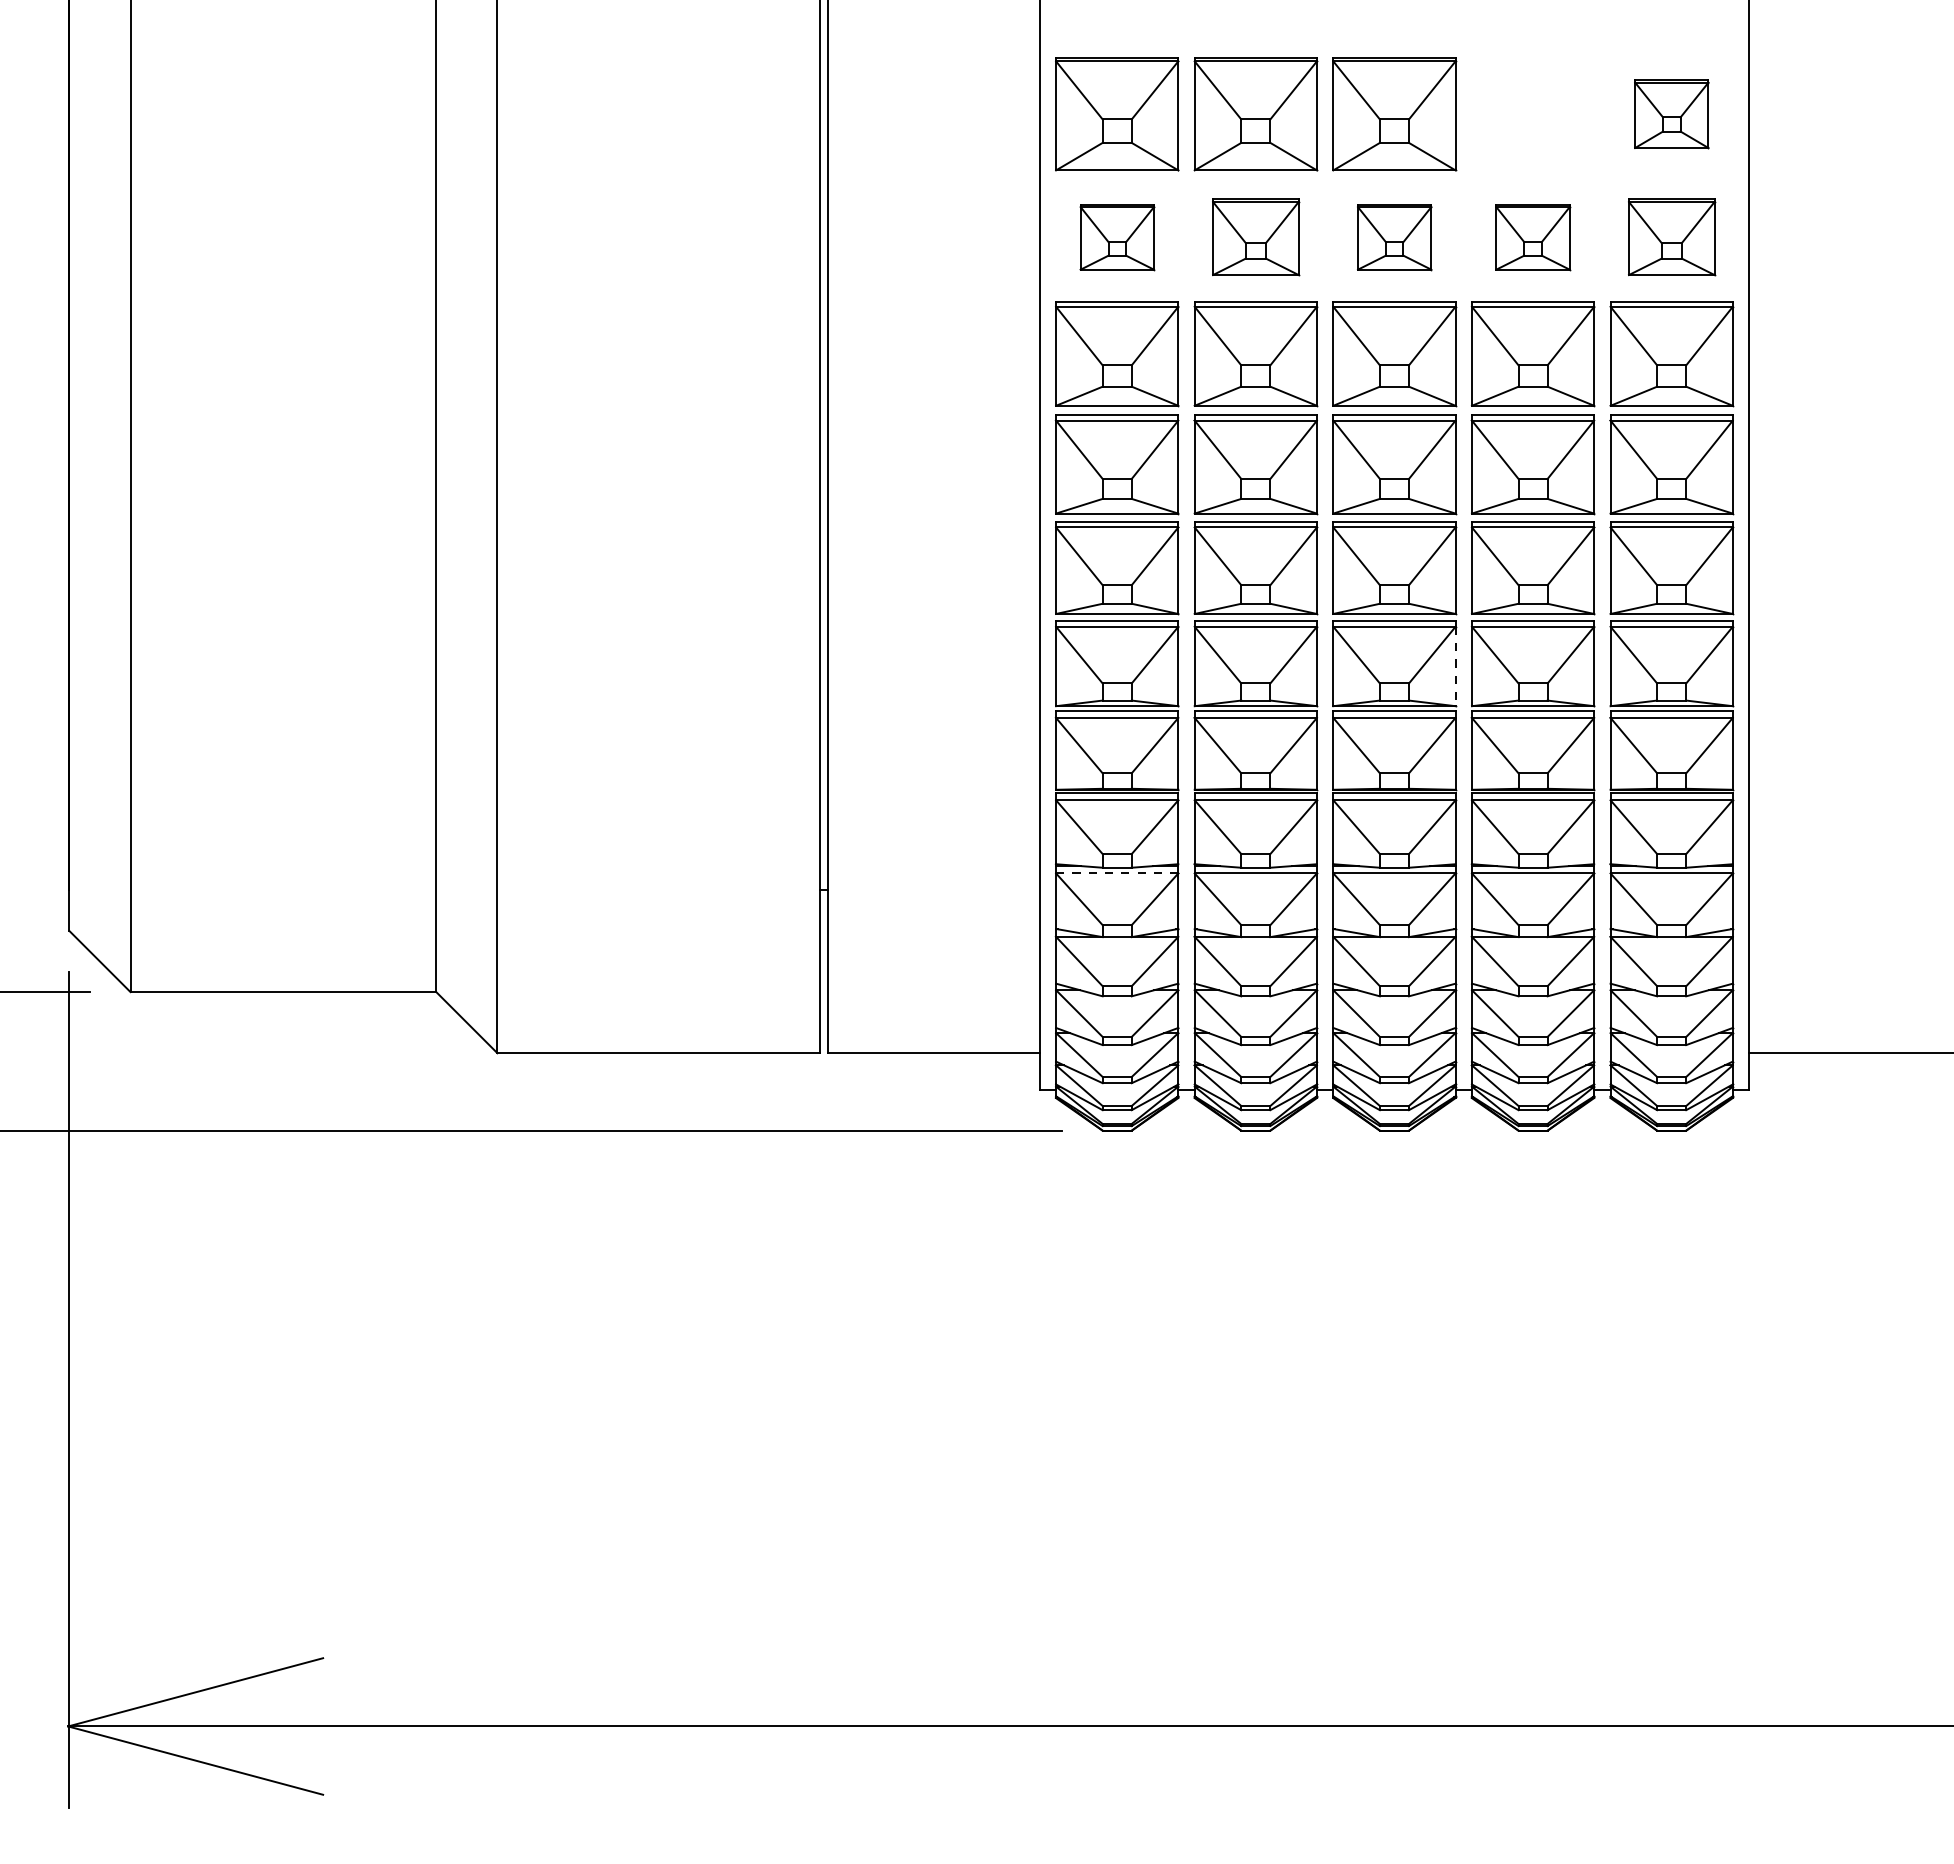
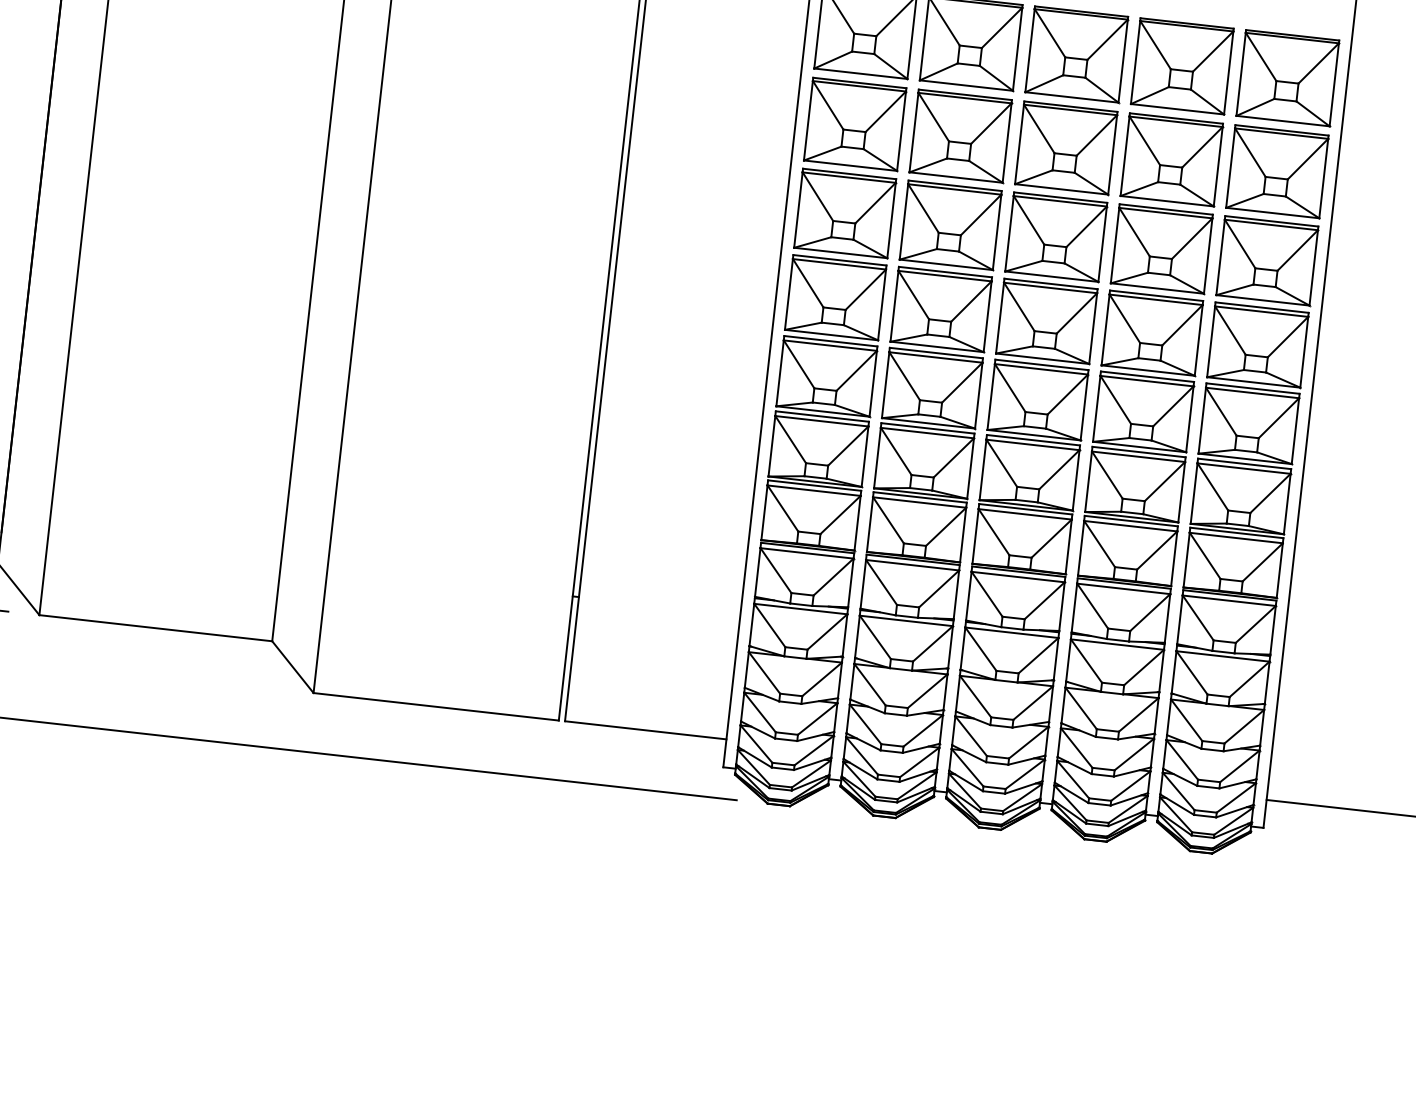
part: (1532, 114) -> (1181, 66), added
part: (1671, 114) -> (1287, 78), size x1.67
part: (1117, 237) -> (855, 124), size x1.67
part: (1255, 237) -> (960, 136), size x1.43
part: (1394, 237) -> (1066, 148), size x1.67
part: (1532, 237) -> (1171, 160), size x1.67
part: (1671, 237) -> (1277, 172), size x1.43
line: (1455, 666) -> (1076, 480), dashed -> solid
line: (1117, 873) -> (801, 609), dashed -> solid

